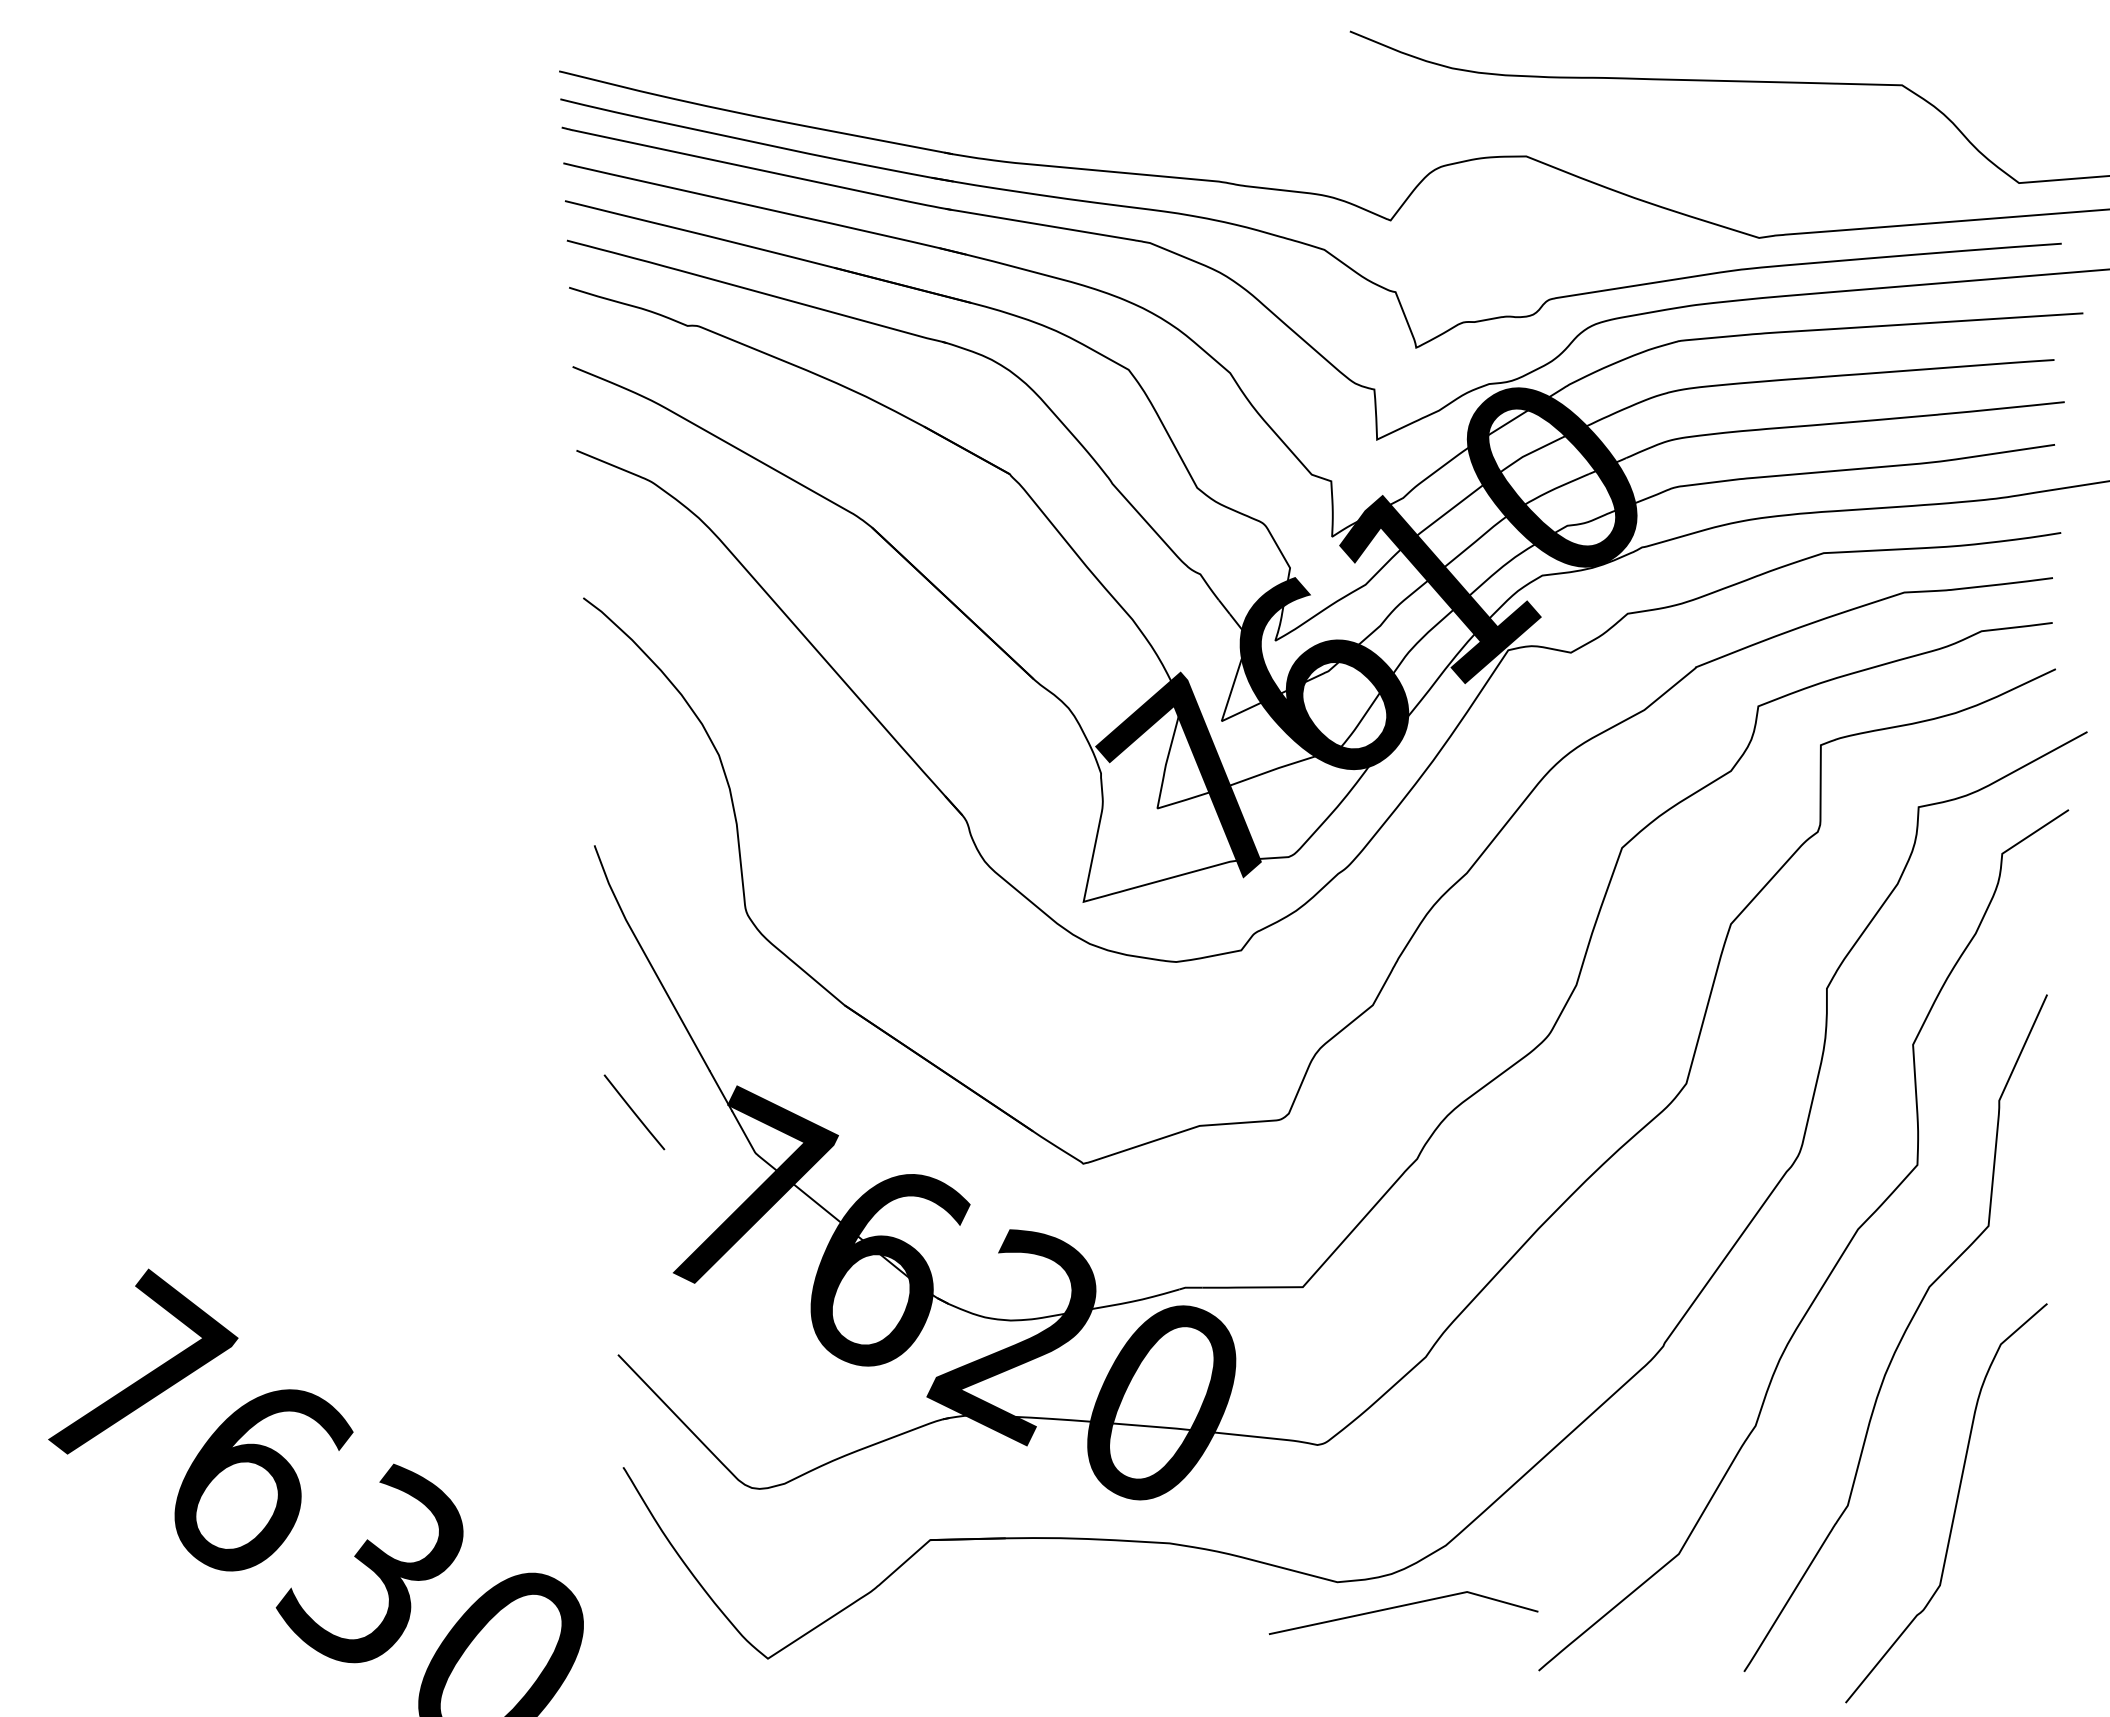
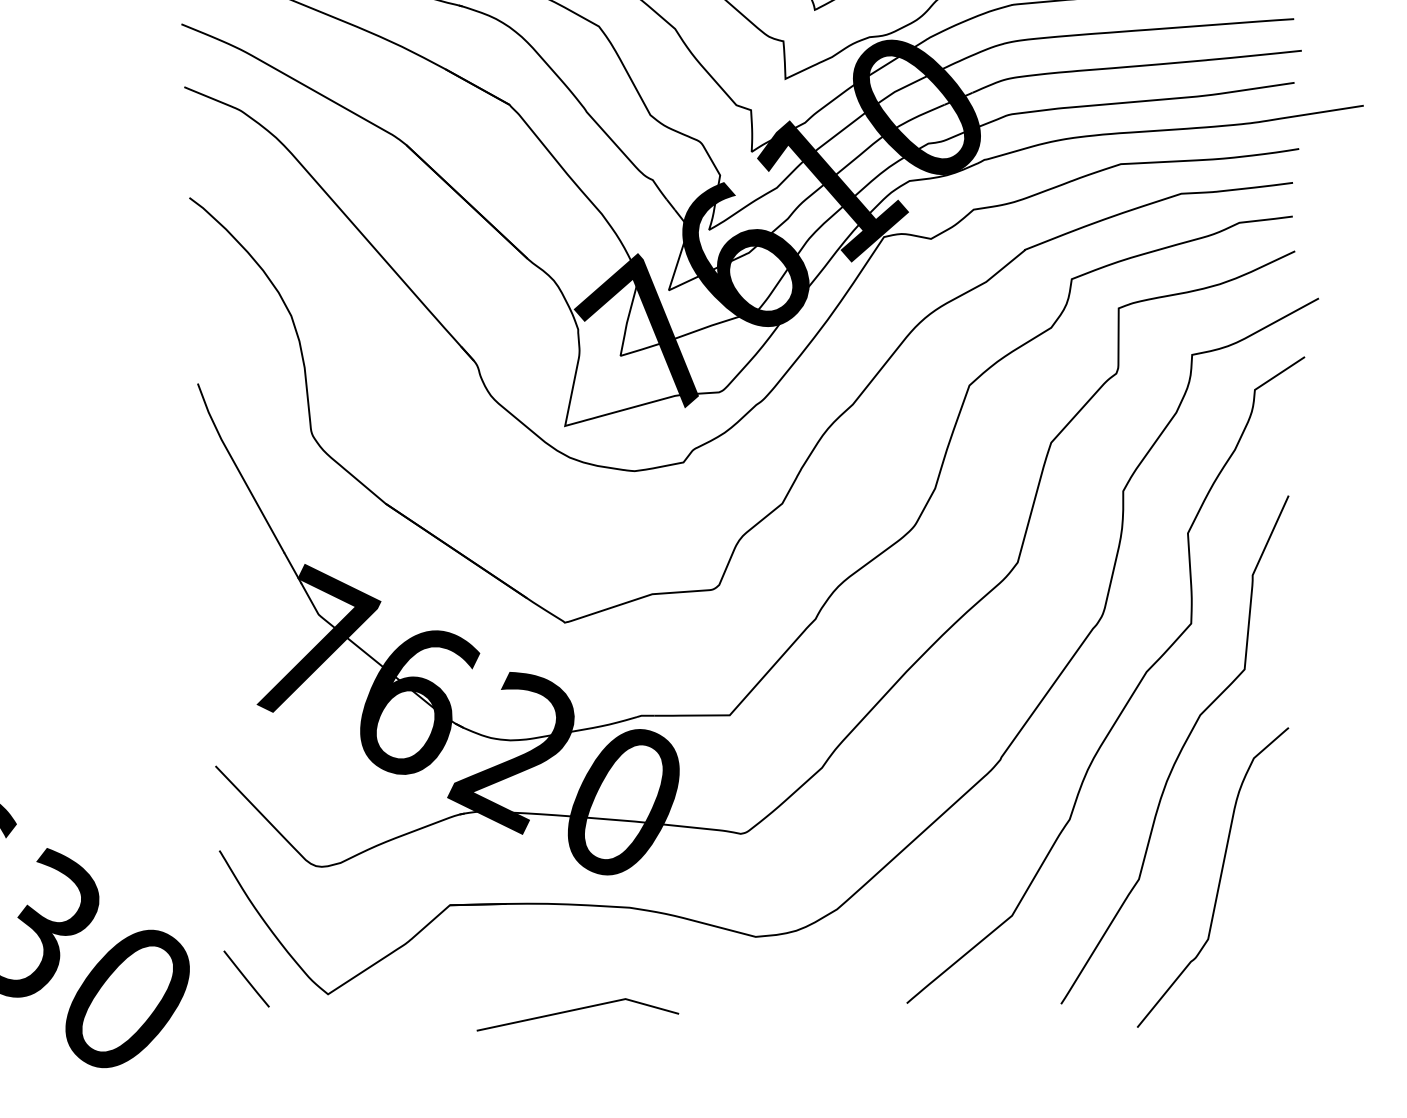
line: (634, 1112) -> (246, 979), moved
line: (1400, 1607) -> (575, 1010), moved

